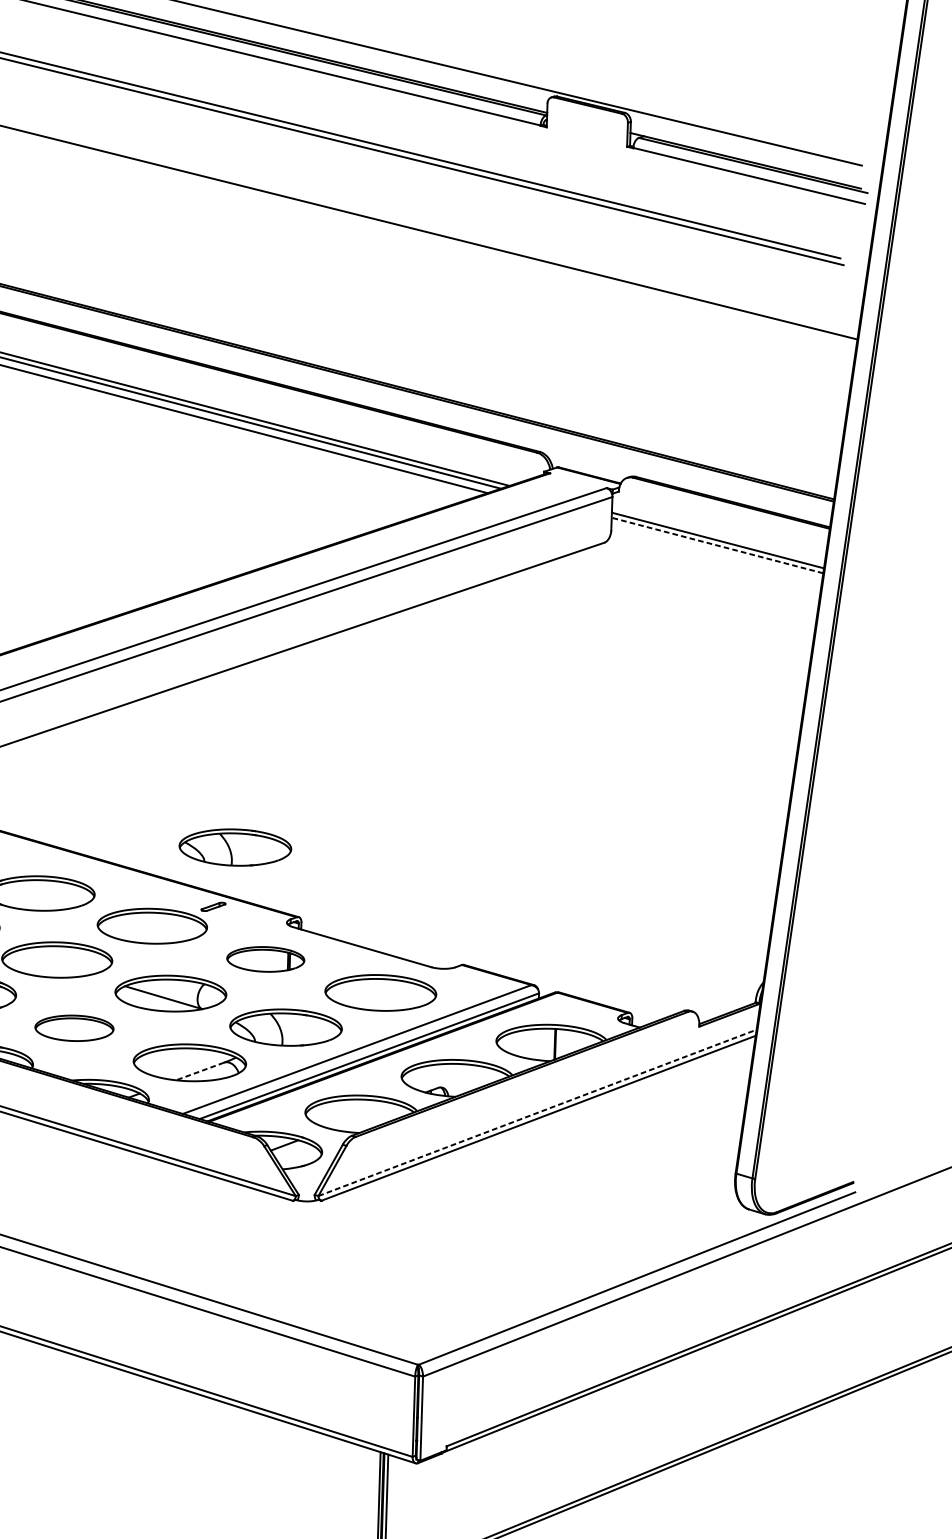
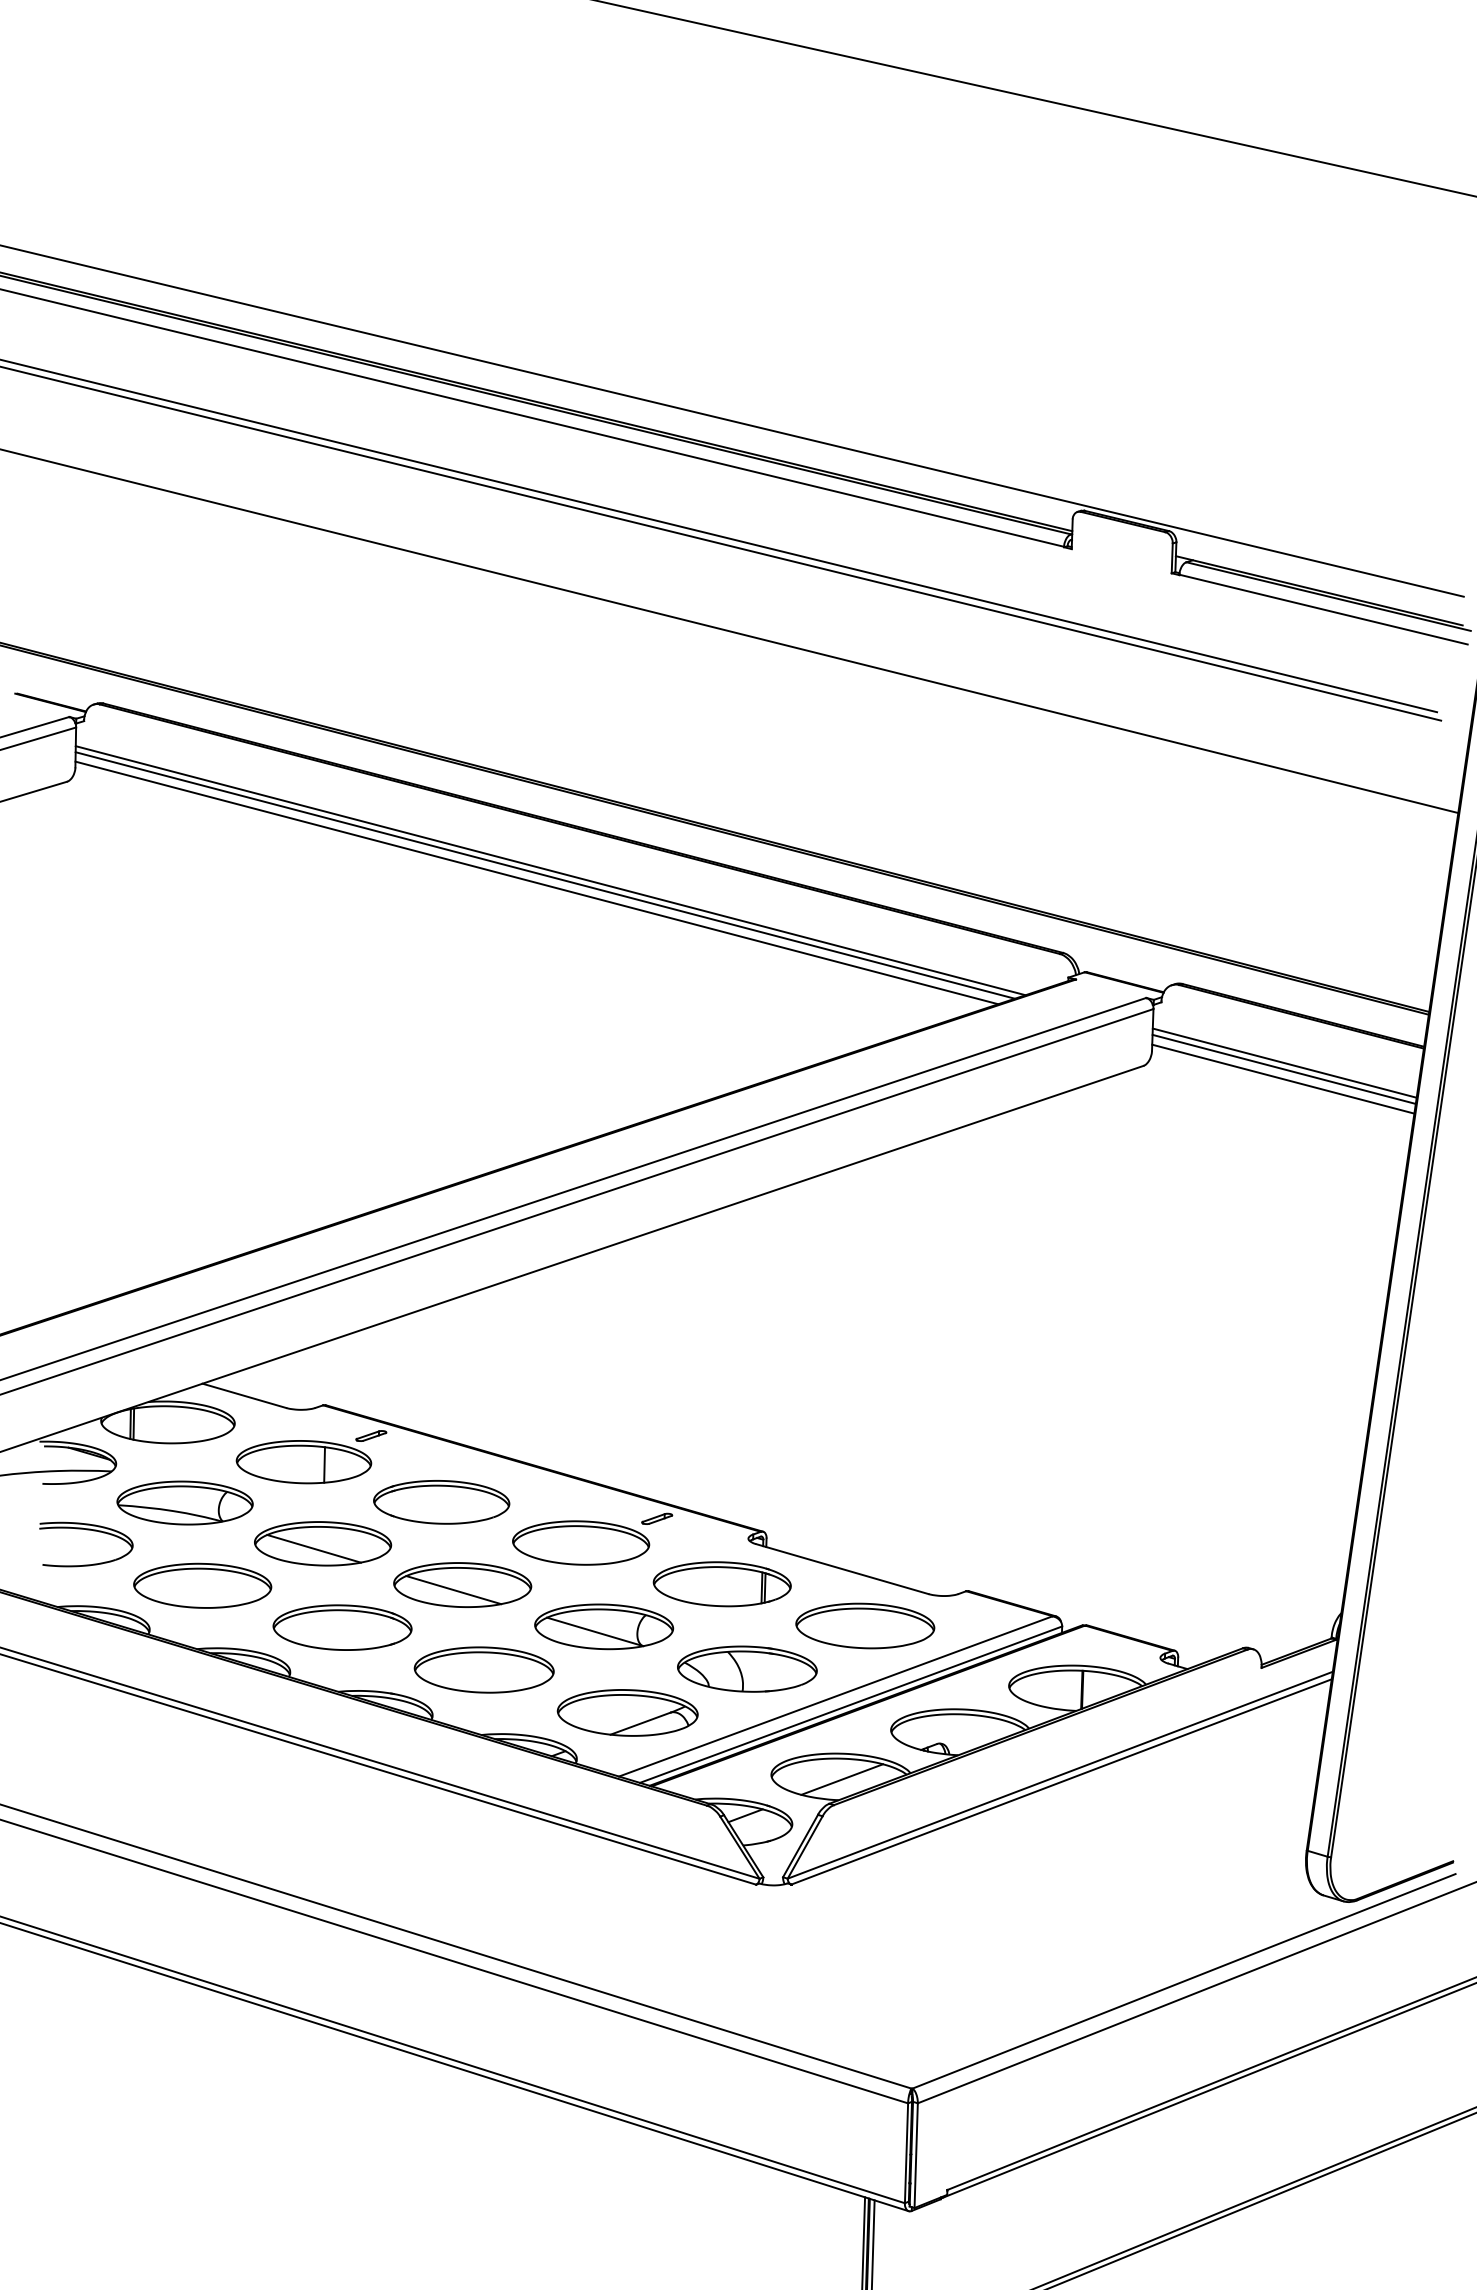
line: (716, 545) -> (1283, 1069), dashed -> solid
line: (716, 552) -> (1283, 1078), added
part: (235, 847) -> (684, 1444), removed
part: (265, 959) -> (721, 1584), size x1.43
line: (49, 964) -> (453, 1590), added
part: (73, 1027) -> (483, 1669), size x1.43
line: (200, 1071) -> (640, 1723), dashed -> solid
line: (537, 1113) -> (1060, 1775), dashed -> solid
line: (362, 1116) -> (842, 1779), added

